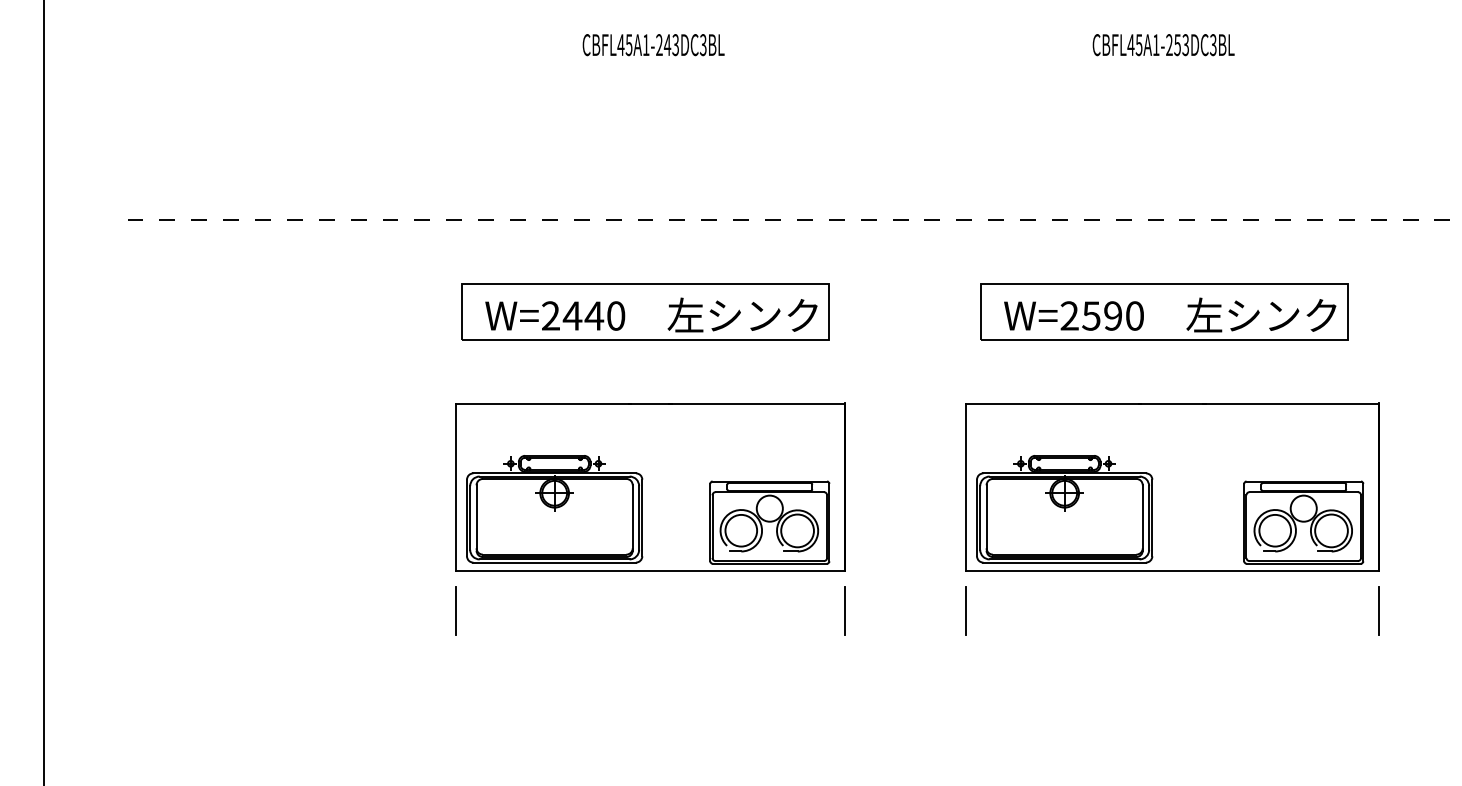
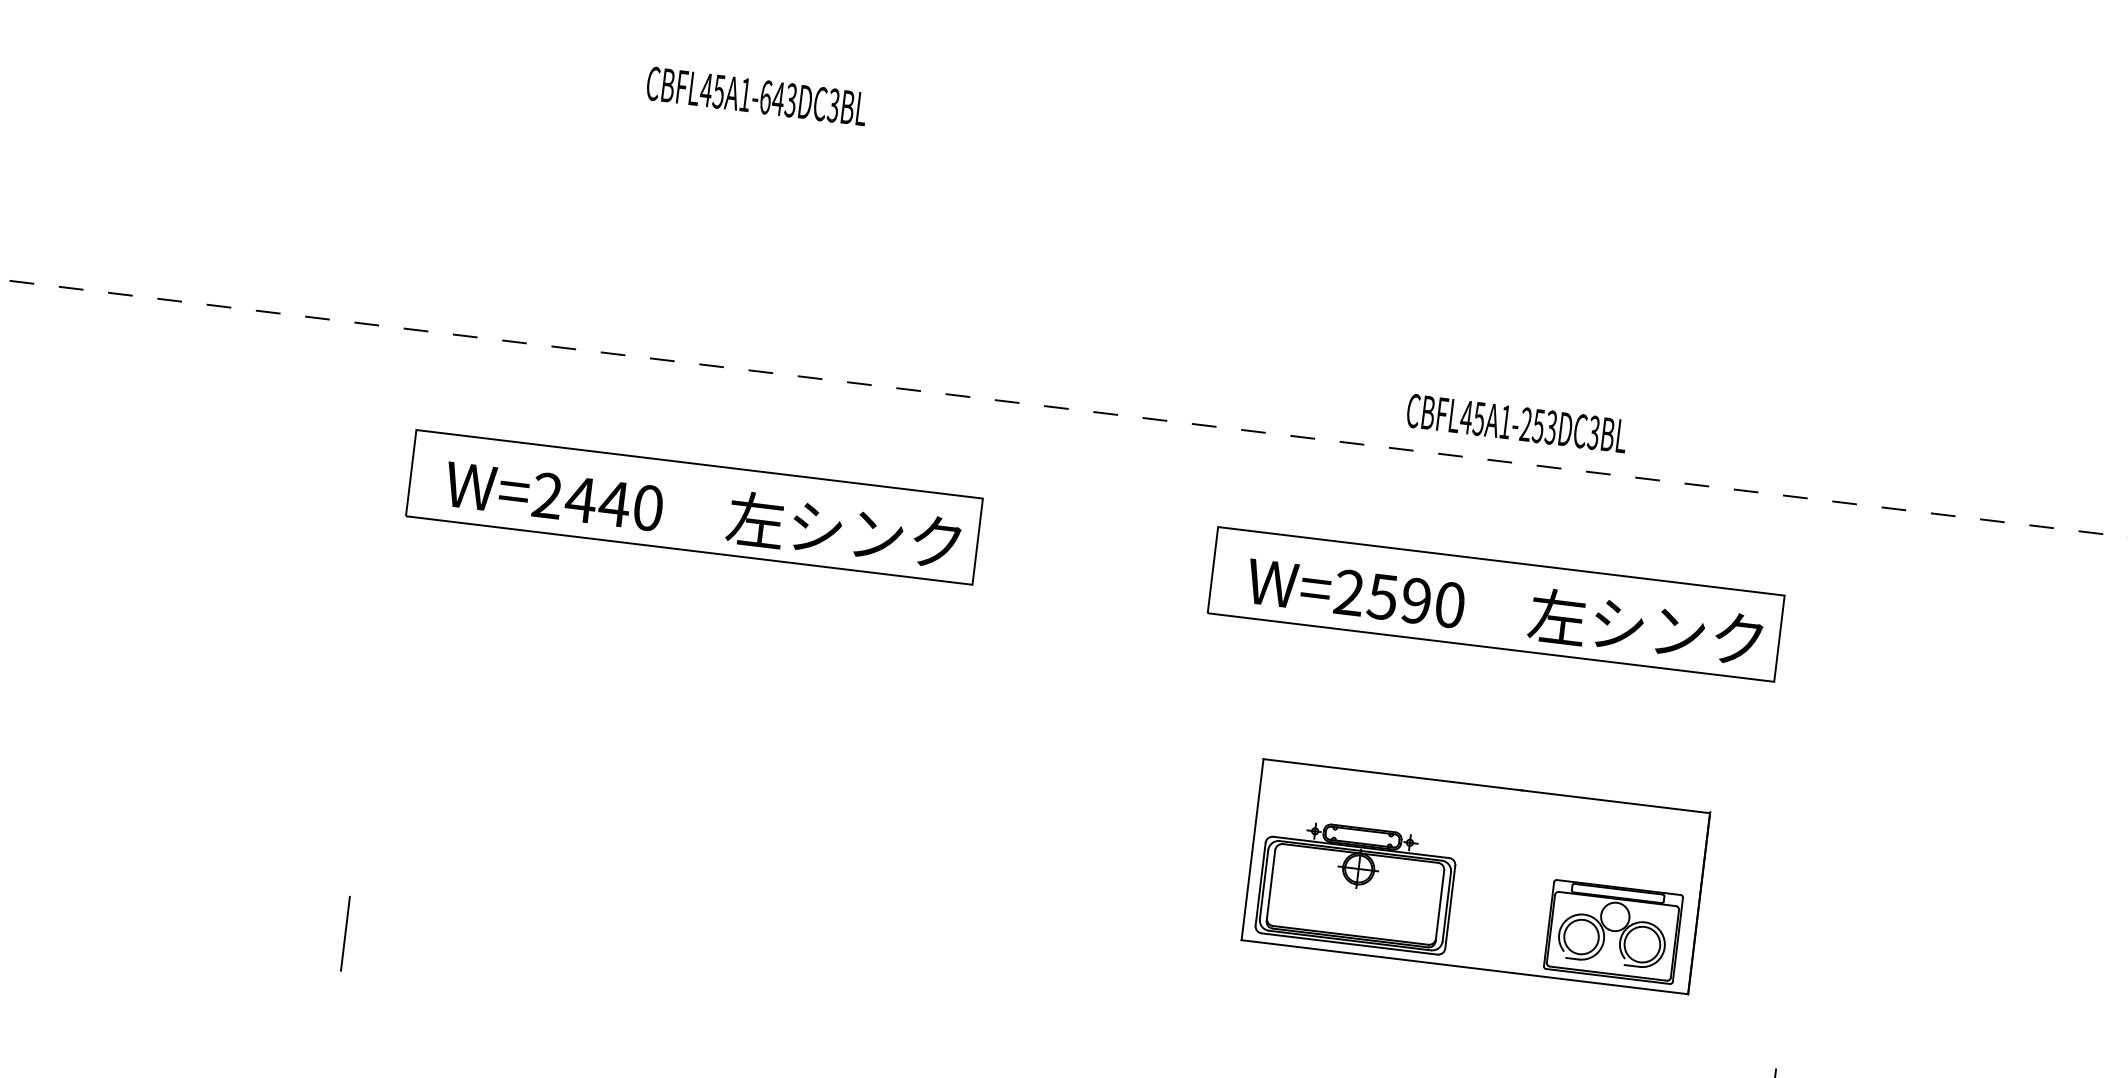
text: (659, 45) -> (765, 98), CBFL45A1-243DC3BL -> CBFL45A1-643DC3BL
text: (1163, 45) -> (1516, 424), moved
part: (650, 486) -> (669, 777), removed
part: (1172, 486) -> (1476, 875), size x0.7
line: (844, 610) -> (946, 1005), removed
line: (965, 610) -> (1133, 1028), removed

